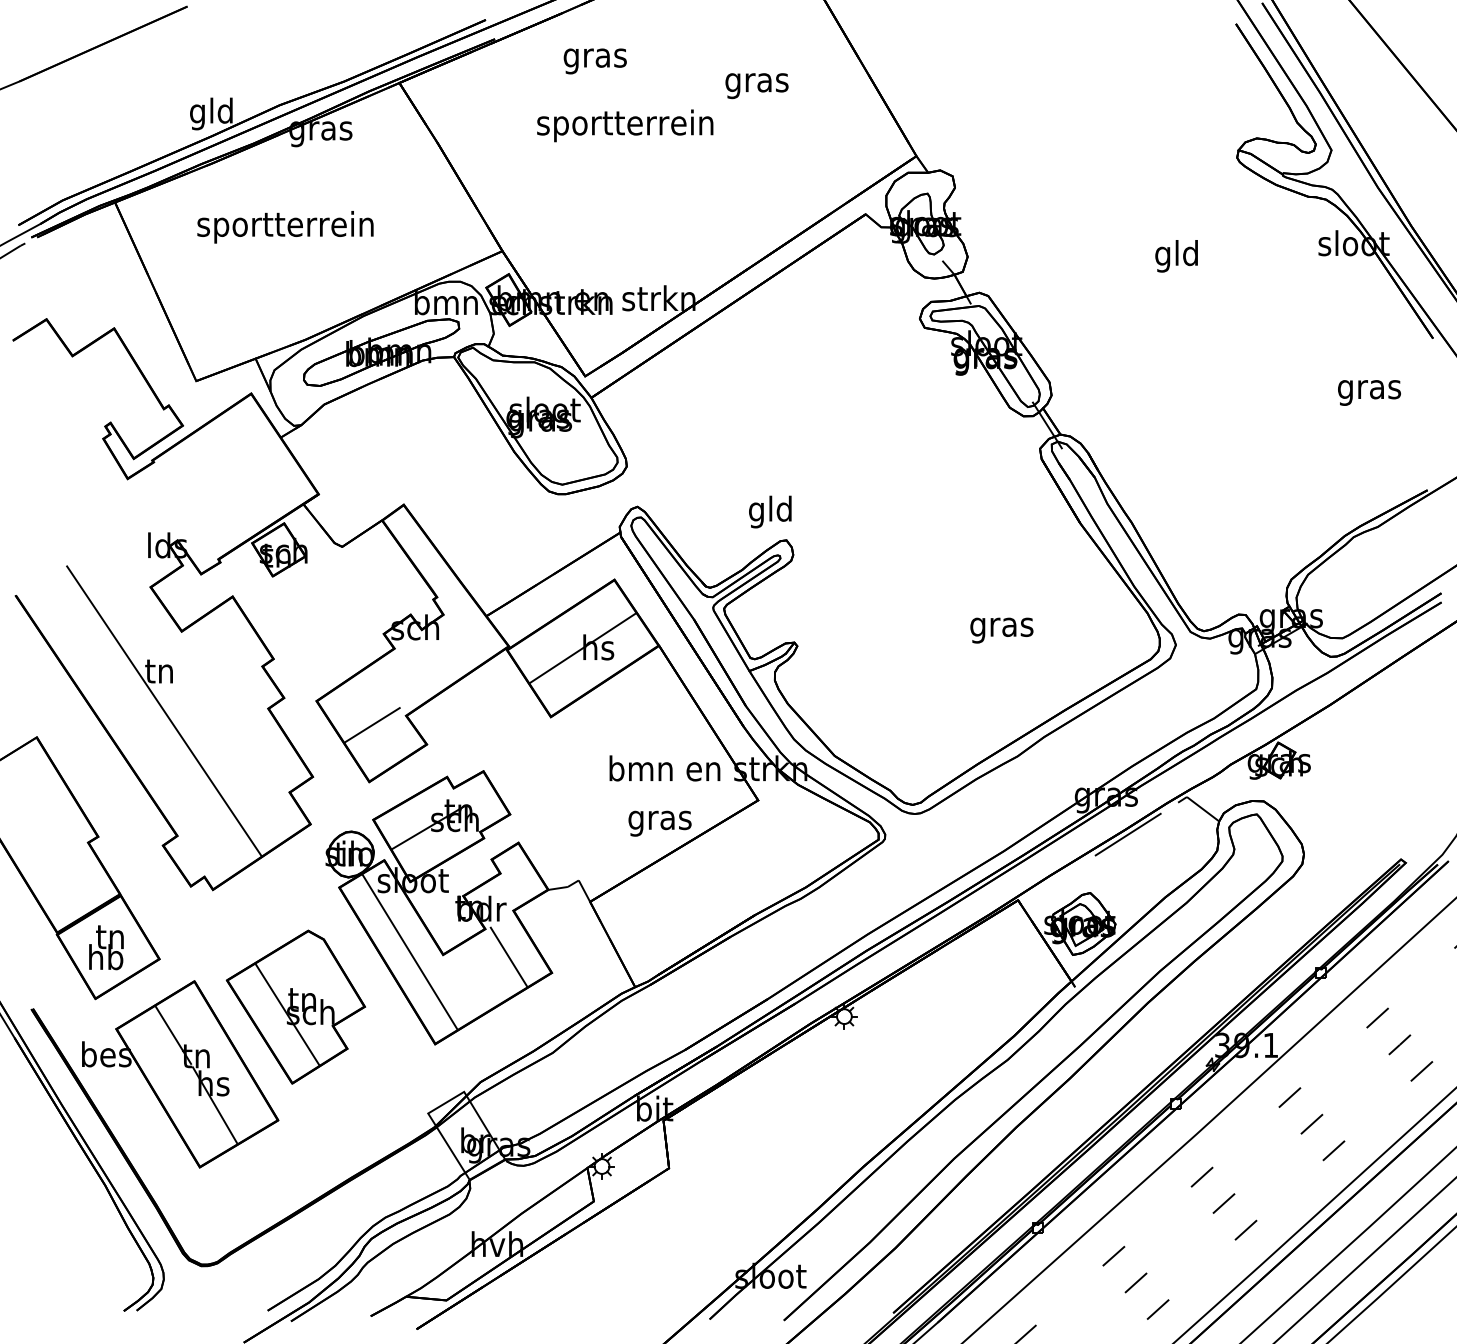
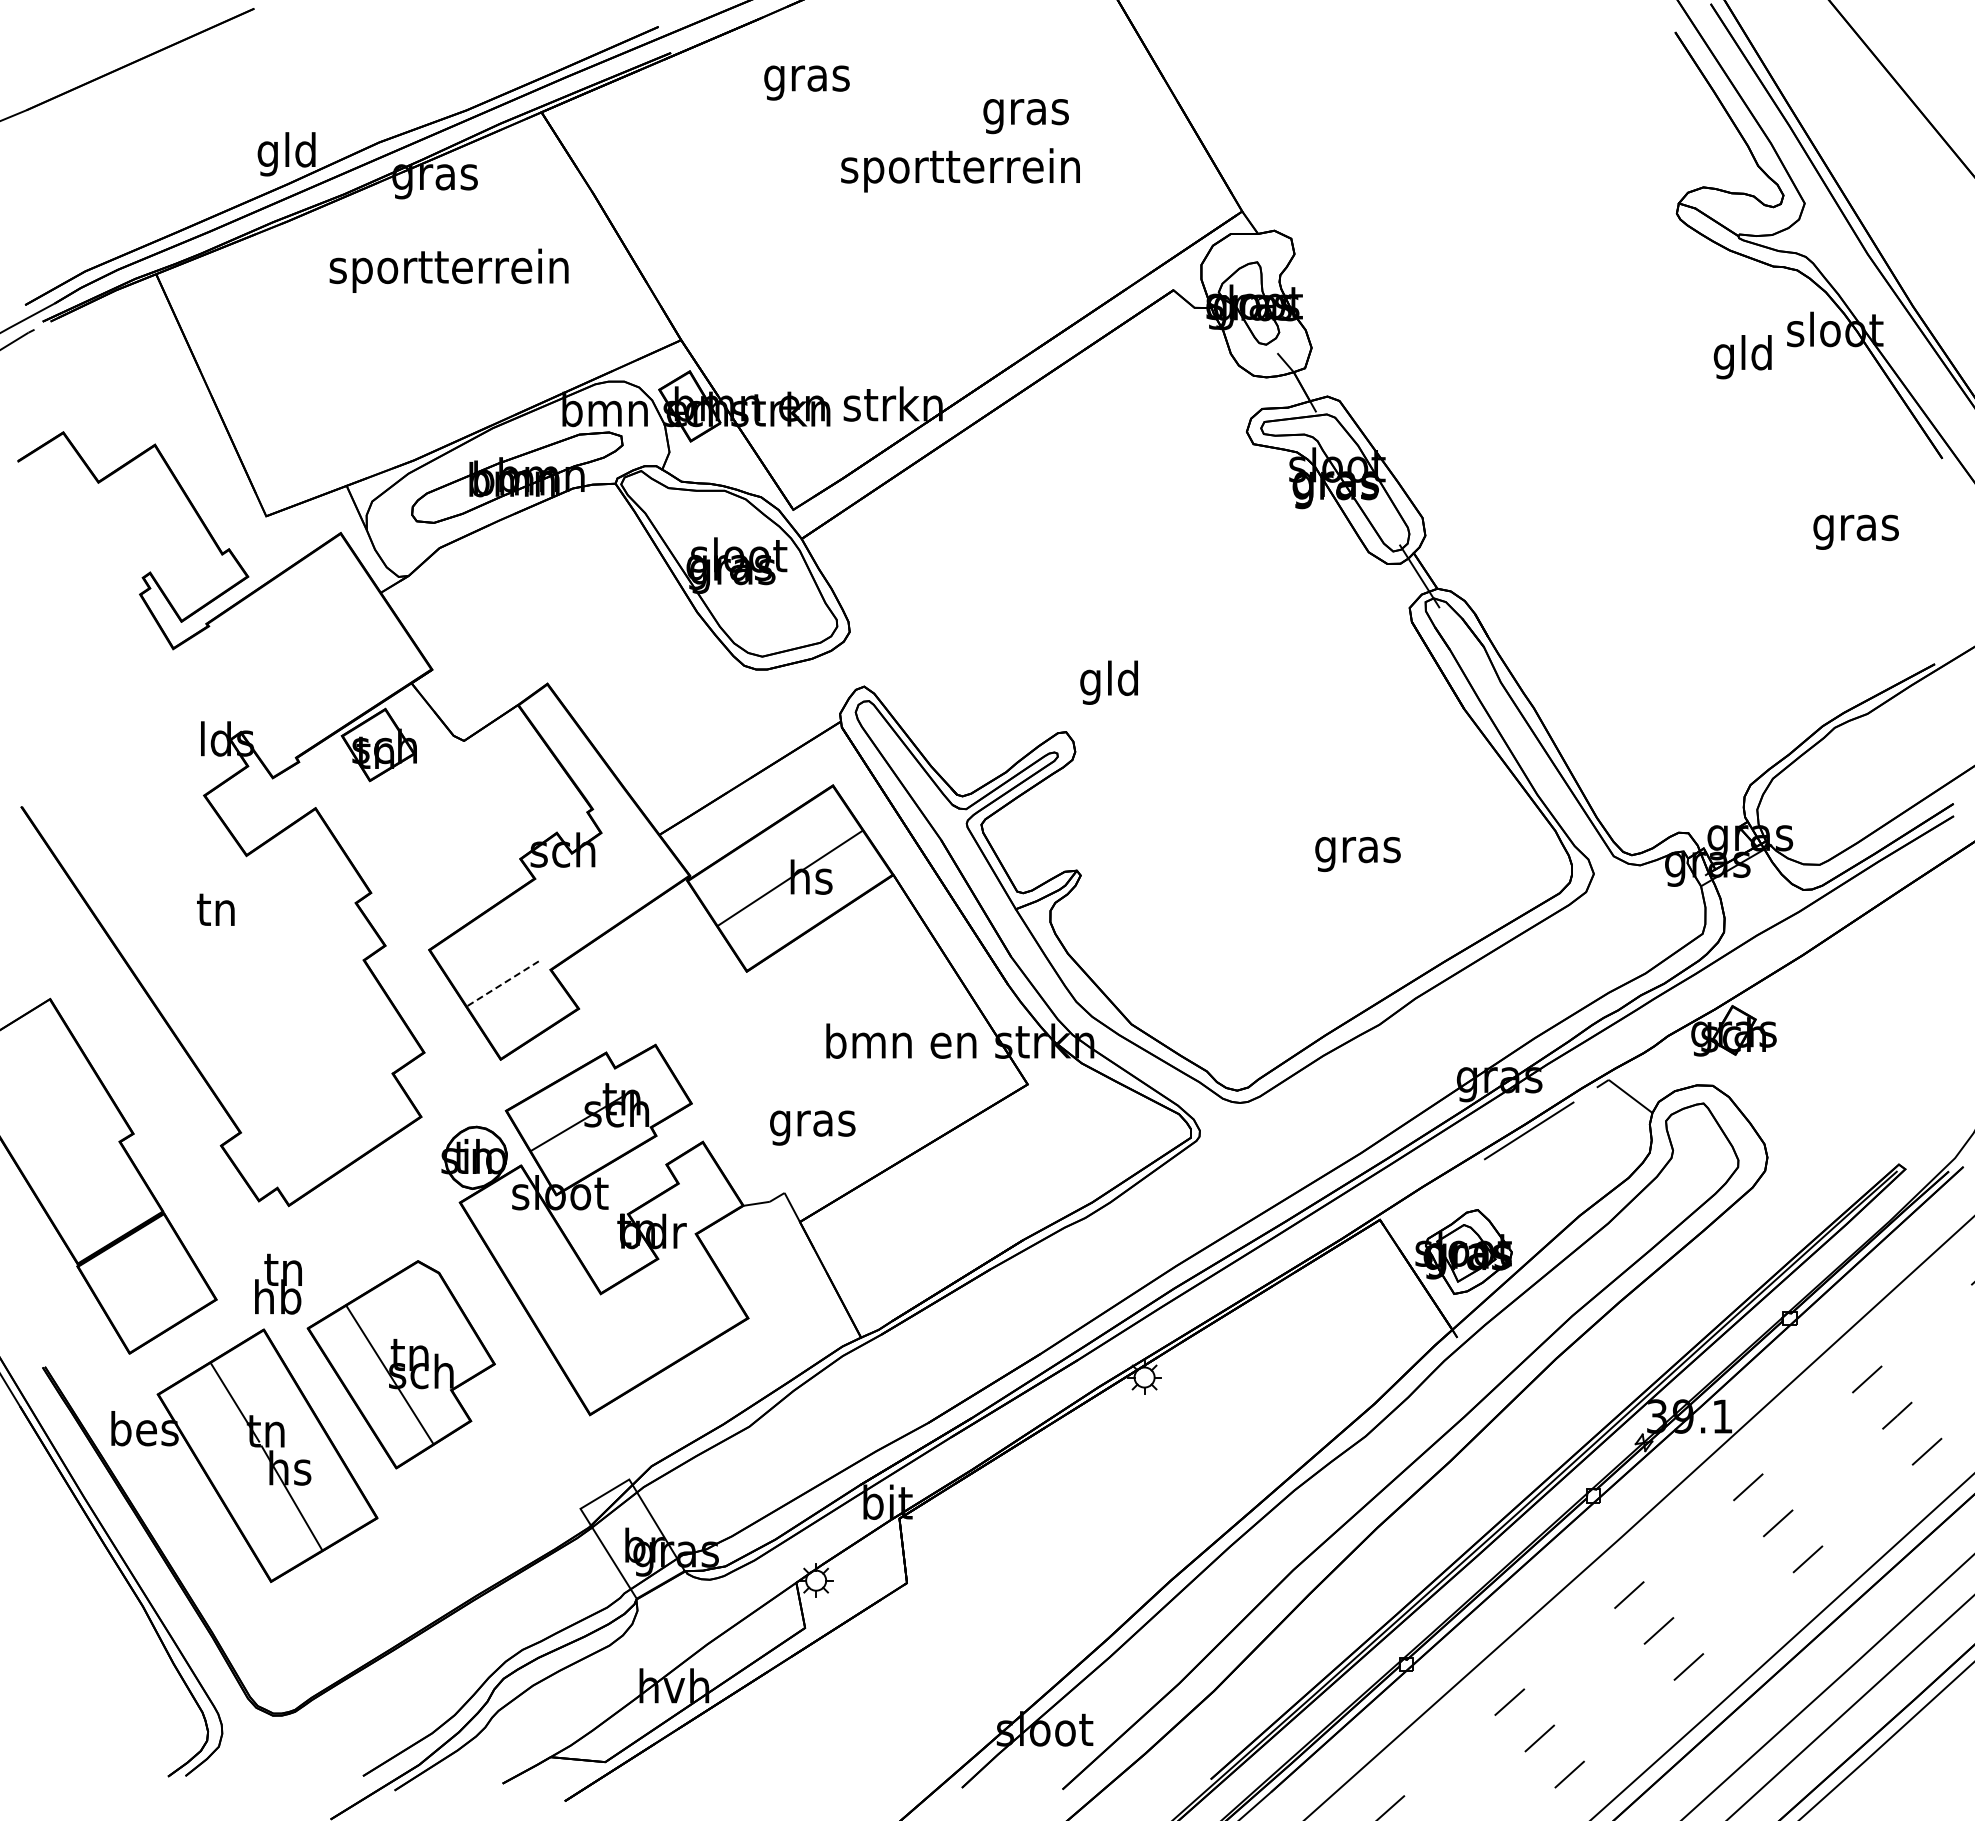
text: (625, 125) -> (960, 170), moved
text: (285, 227) -> (448, 270), moved
text: (1176, 256) -> (1742, 357), moved
text: (769, 511) -> (1108, 682), moved
line: (164, 711) -> (222, 963), removed
line: (372, 725) -> (504, 982), solid -> dashed
text: (659, 823) -> (812, 1127), moved
text: (106, 947) -> (278, 1283), moved
line: (409, 951) -> (555, 1289), removed
line: (508, 956) -> (689, 1296), removed

